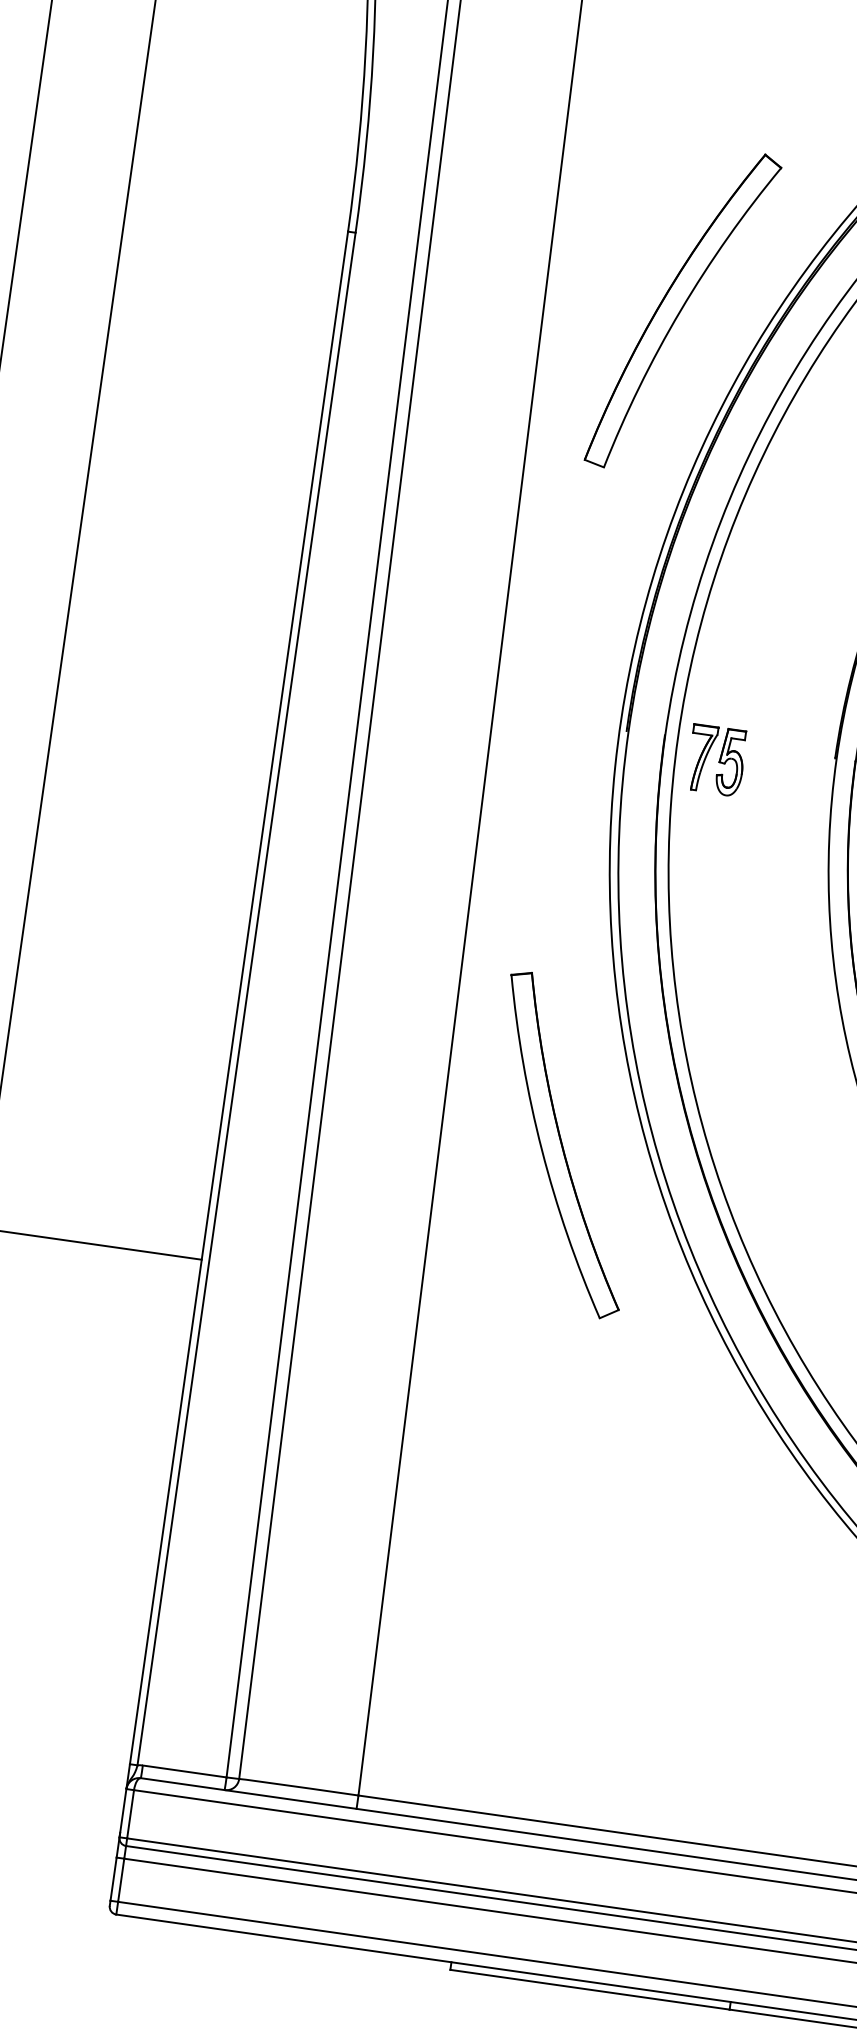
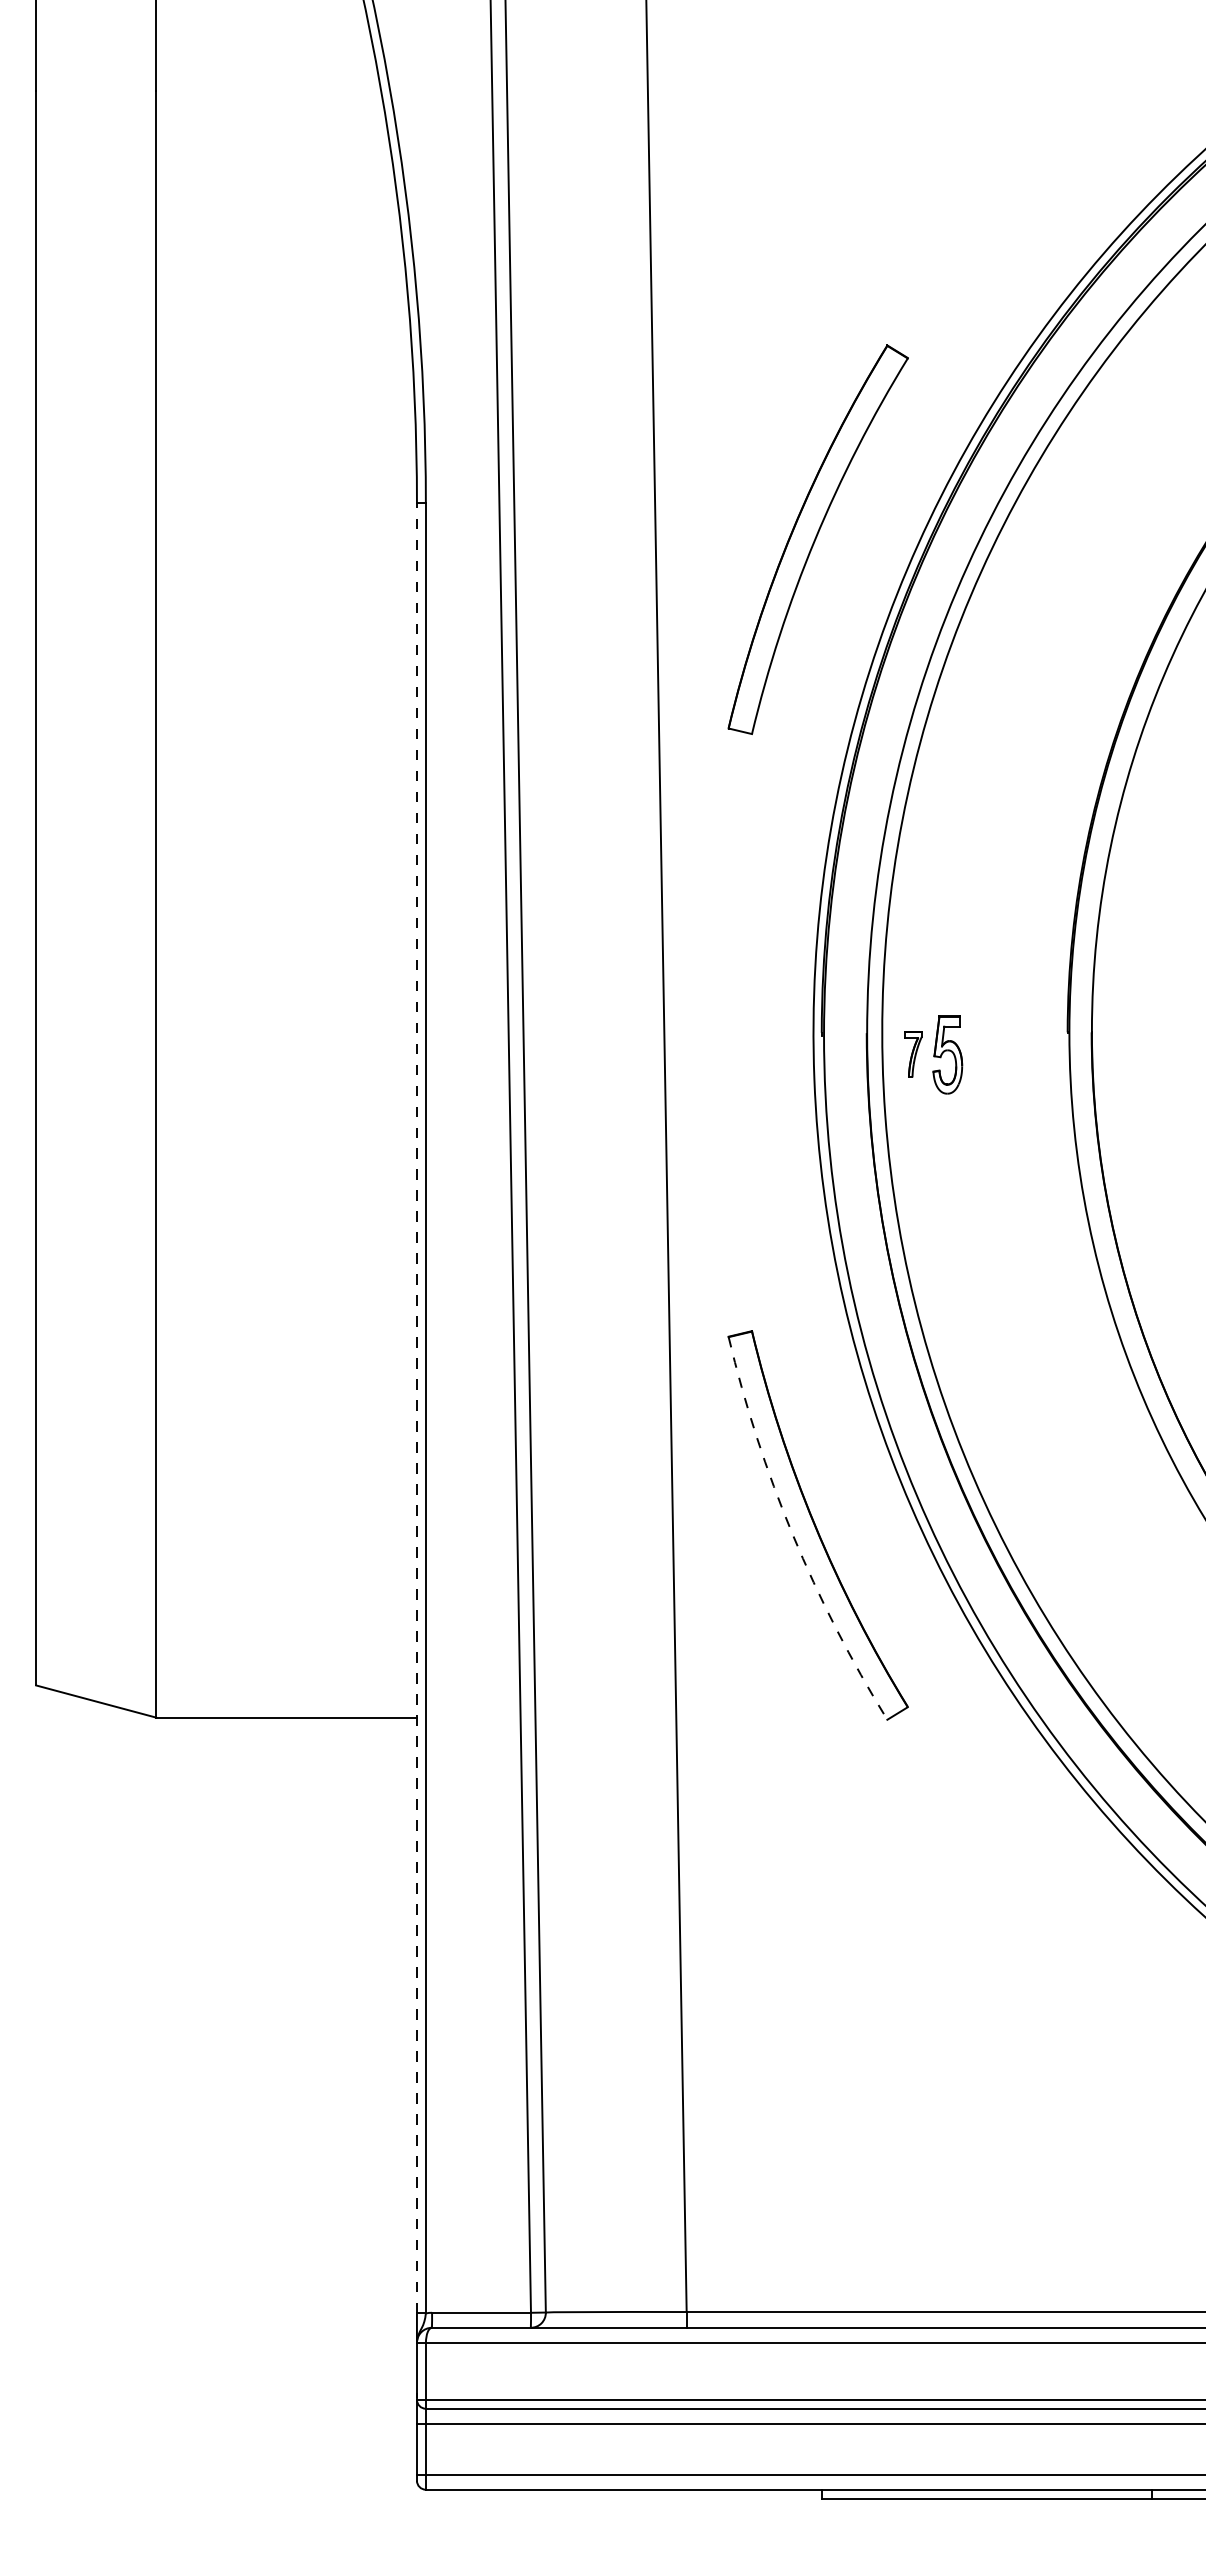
part: (702, 758) -> (913, 1054), size x0.6
line: (238, 997) -> (416, 1407), solid -> dashed
arc: (541, 1149) -> (792, 1534), solid -> dashed

